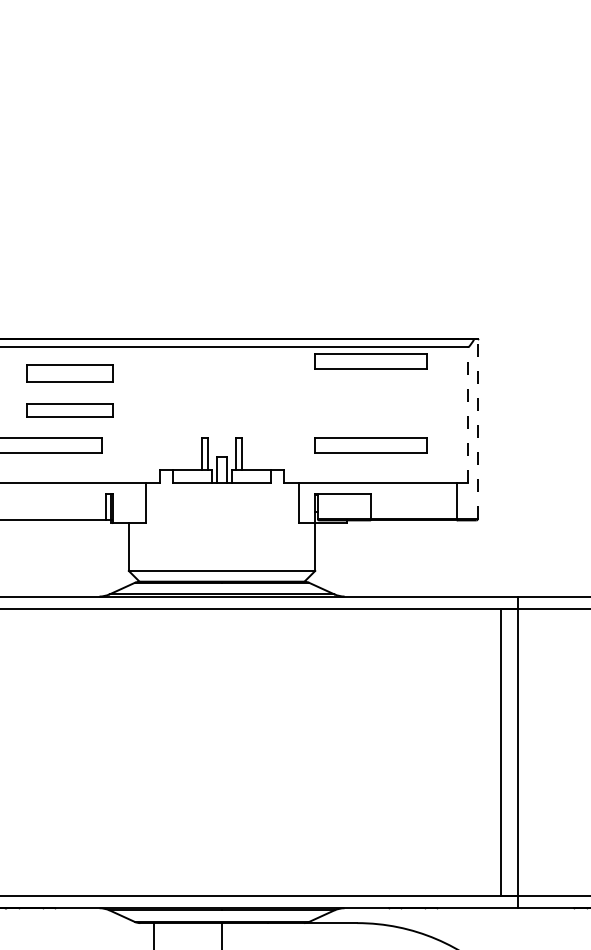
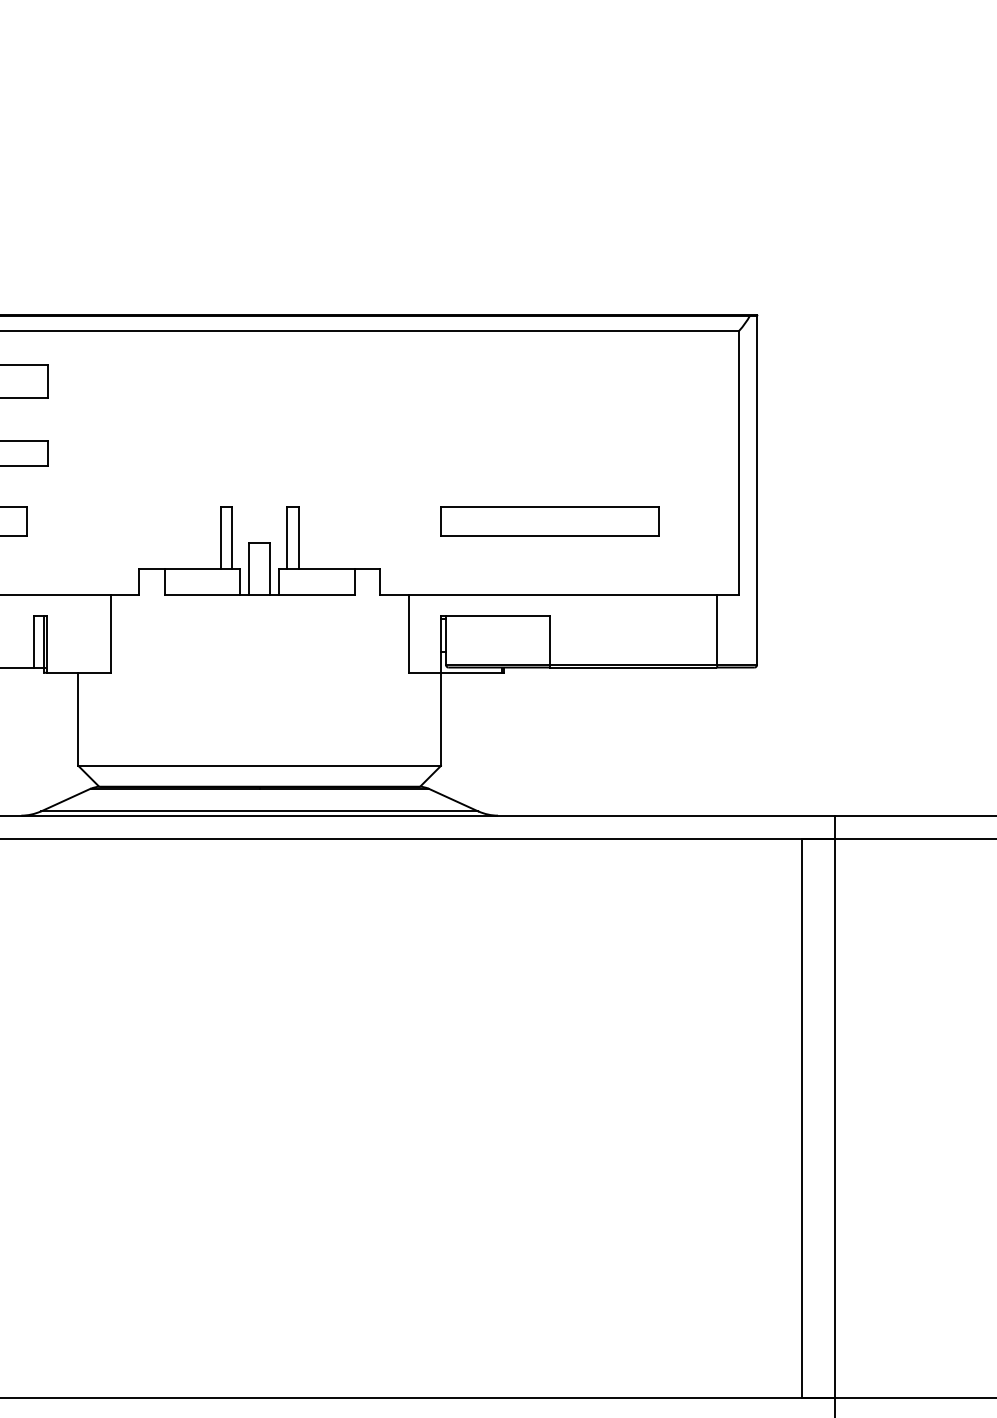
part: (370, 361) -> (548, 358), removed
line: (468, 415) -> (739, 463), dashed -> solid
line: (477, 429) -> (756, 490), dashed -> solid

